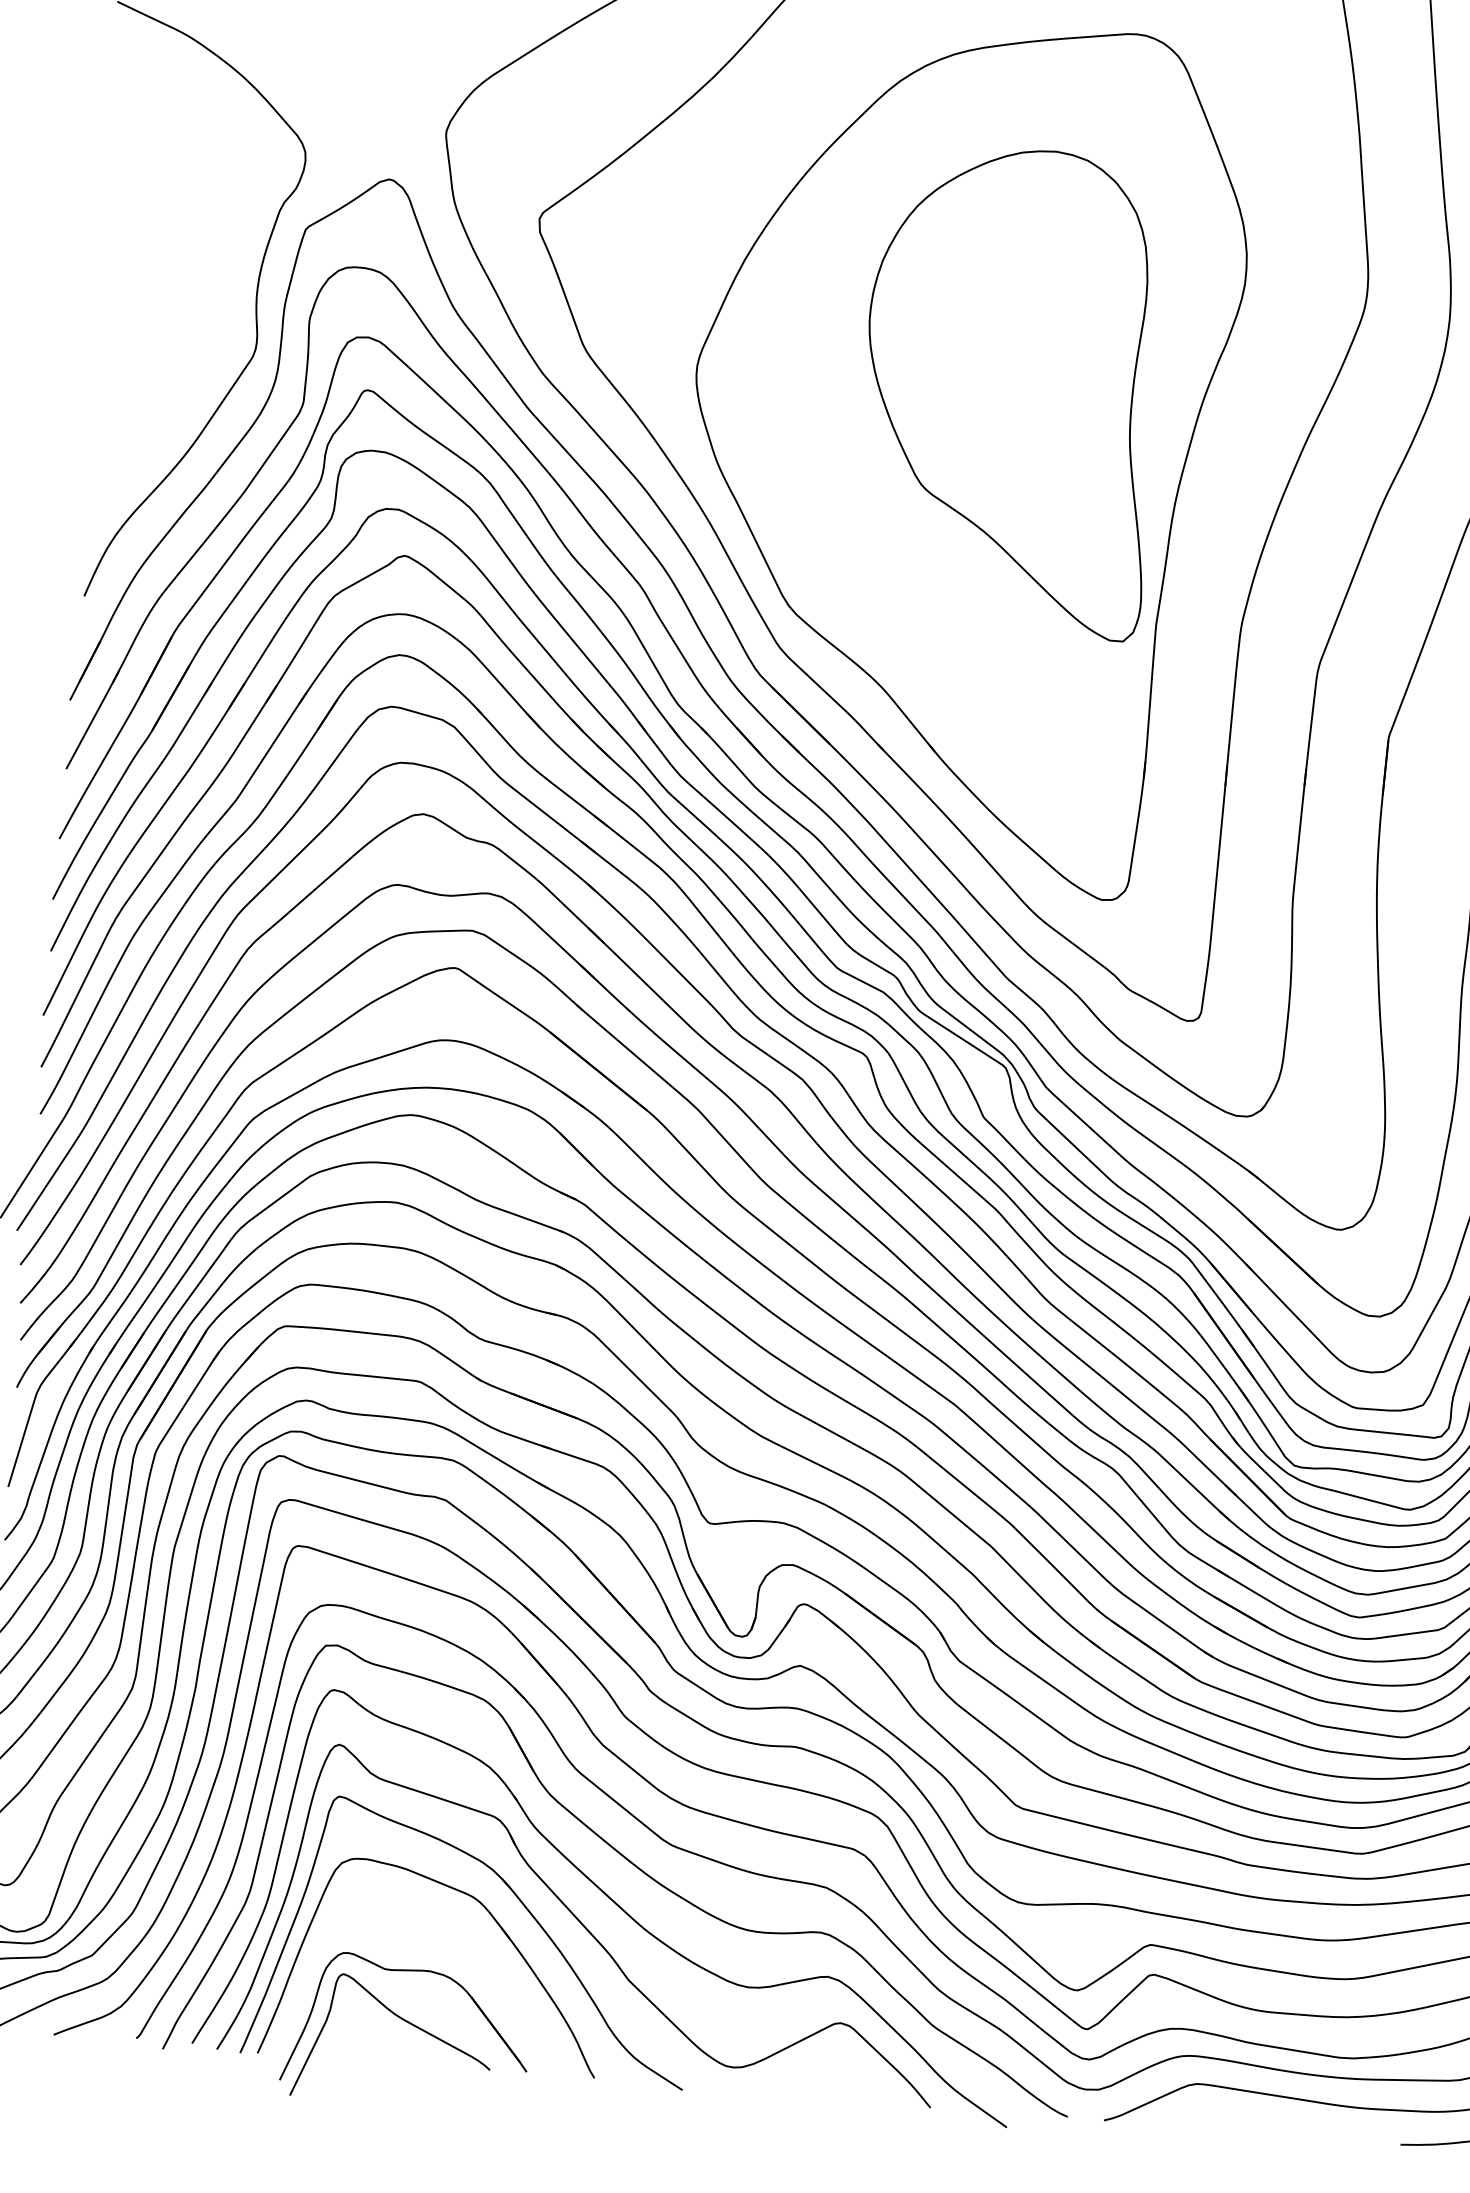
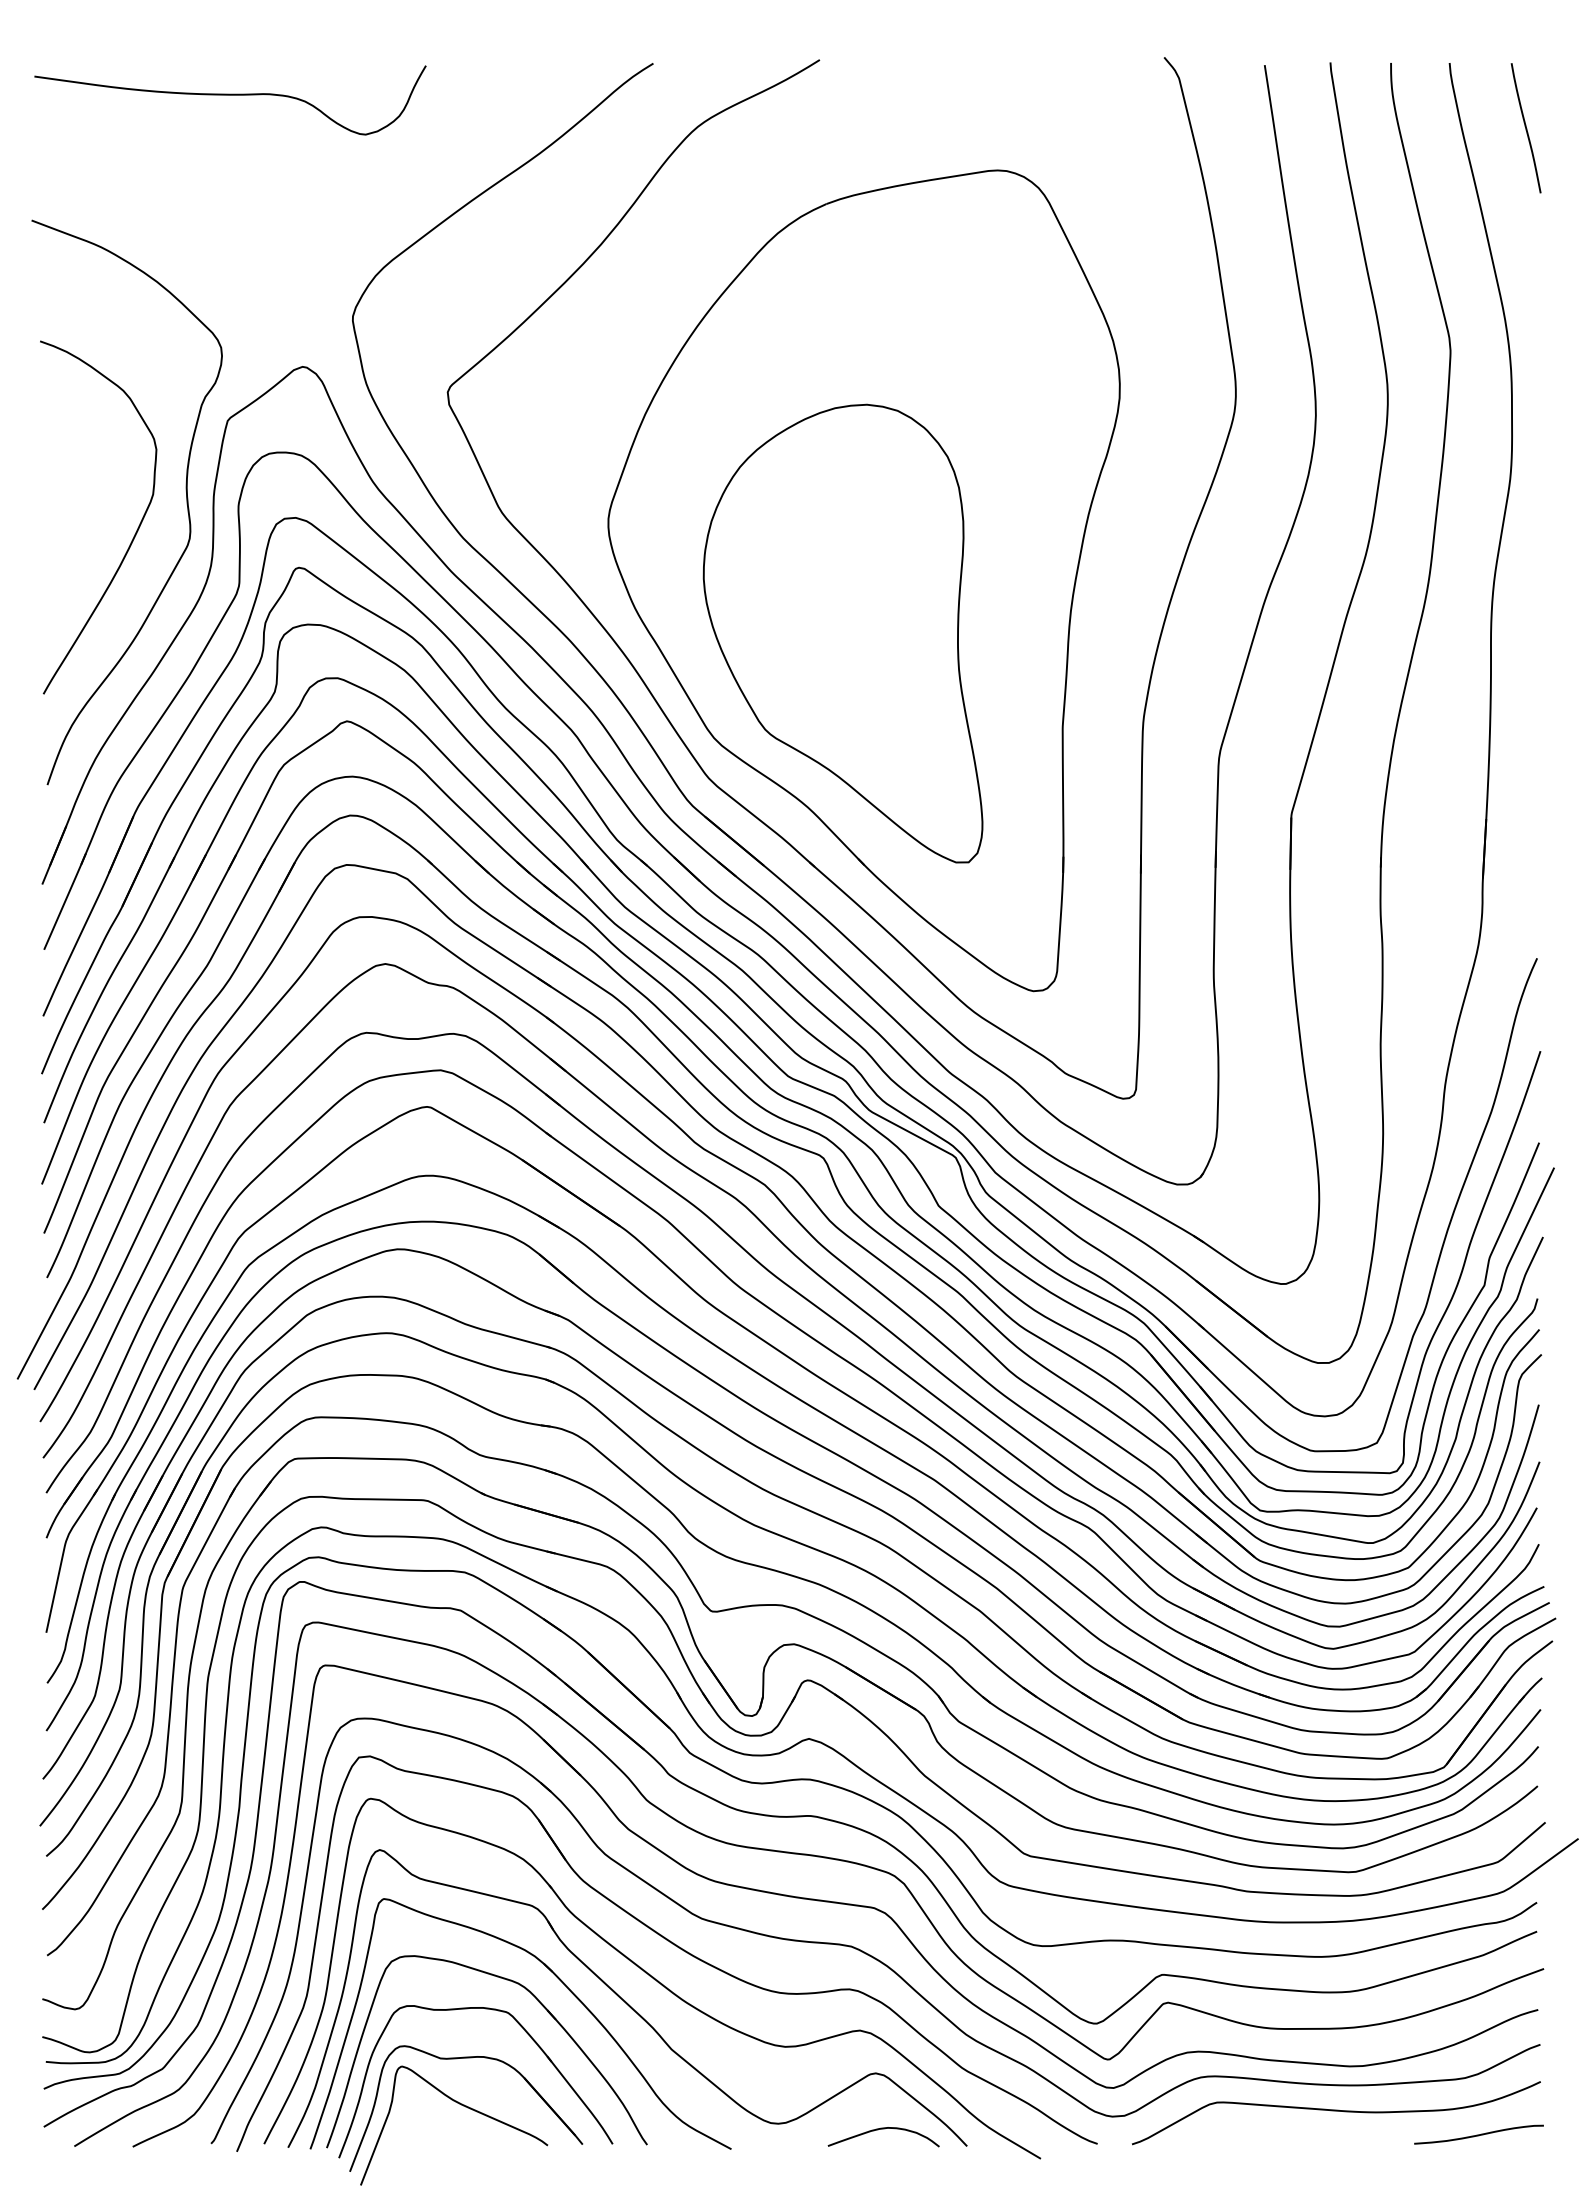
curve: (197, 340) -> (134, 534), added
part: (1010, 389) -> (842, 633), moved
part: (476, 1949) -> (525, 2032), added
curve: (844, 2082) -> (883, 2129), added

